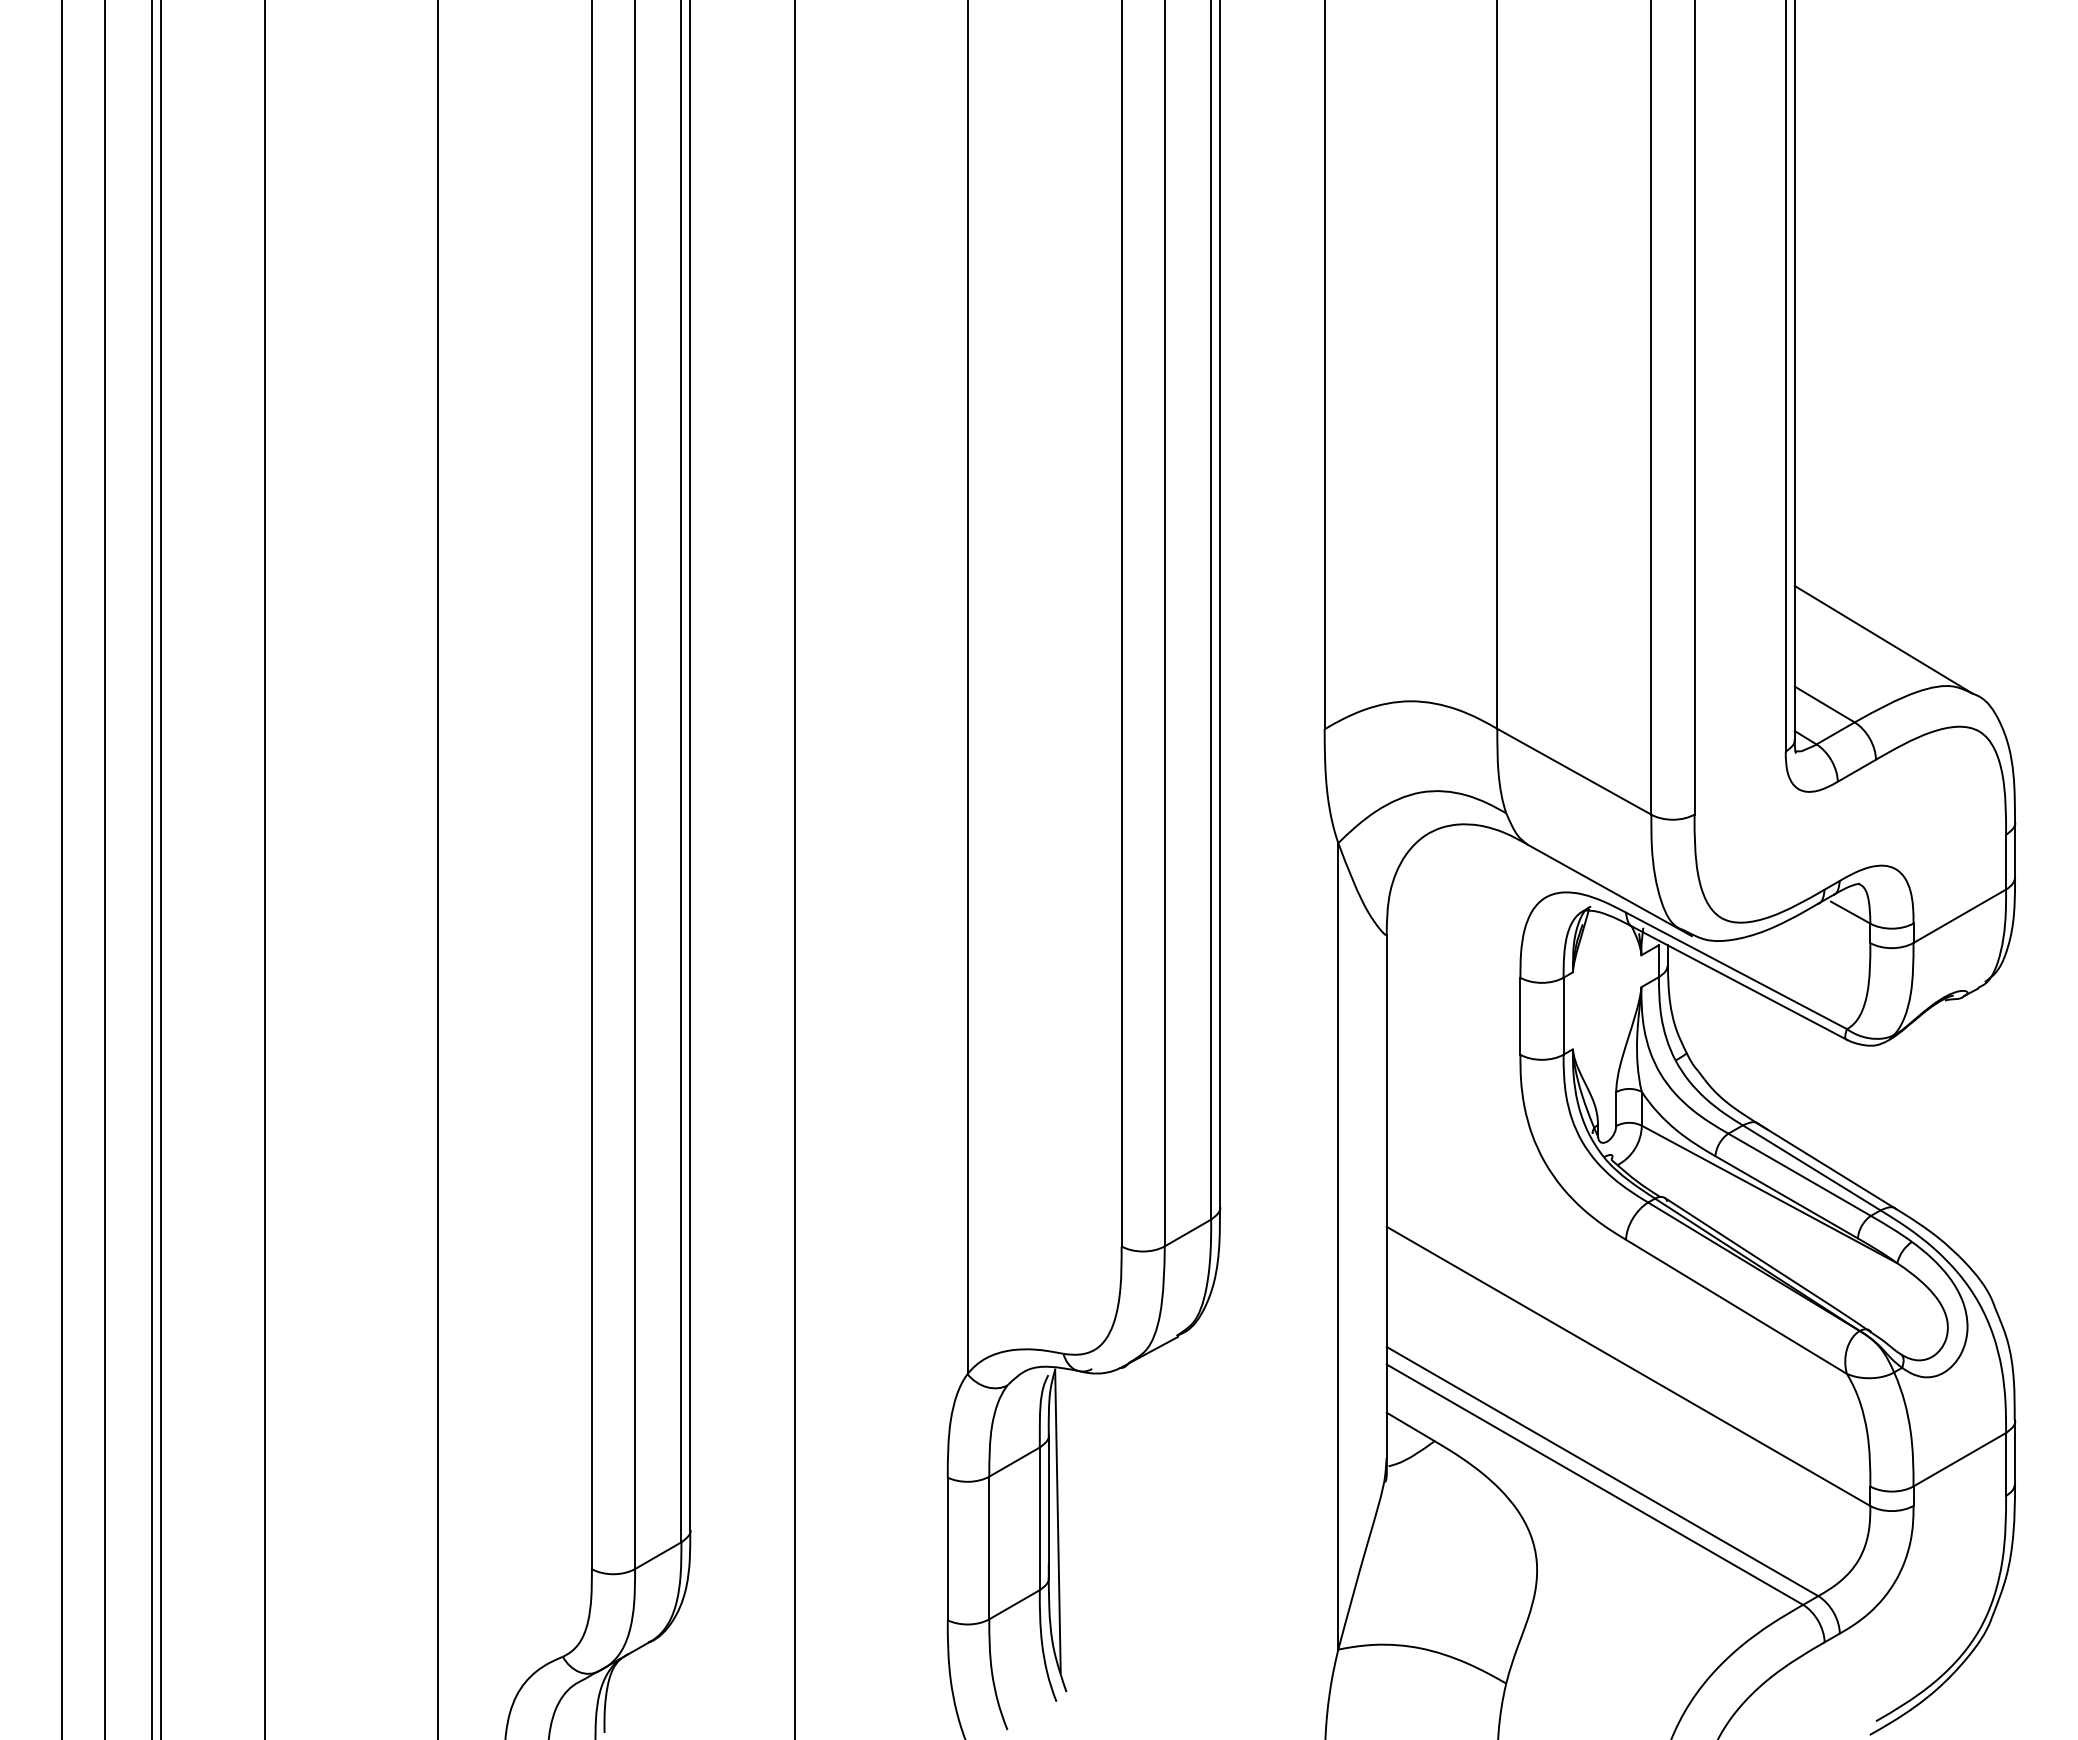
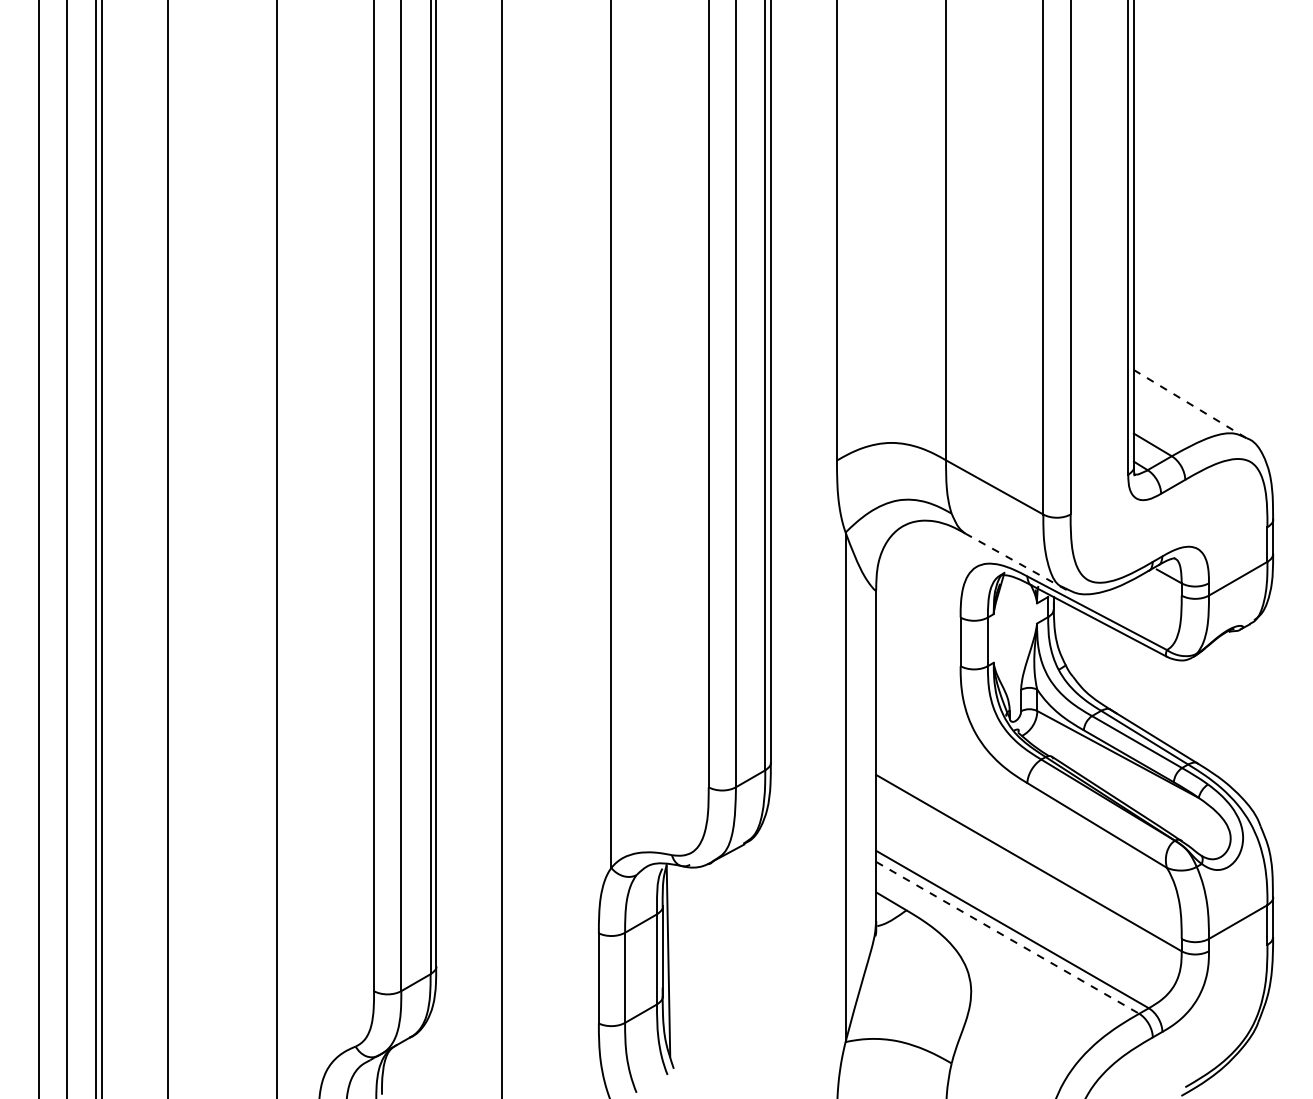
line: (1884, 640) -> (1190, 404), solid -> dashed
line: (1610, 890) -> (1017, 562), solid -> dashed
line: (1594, 1484) -> (1007, 937), solid -> dashed

